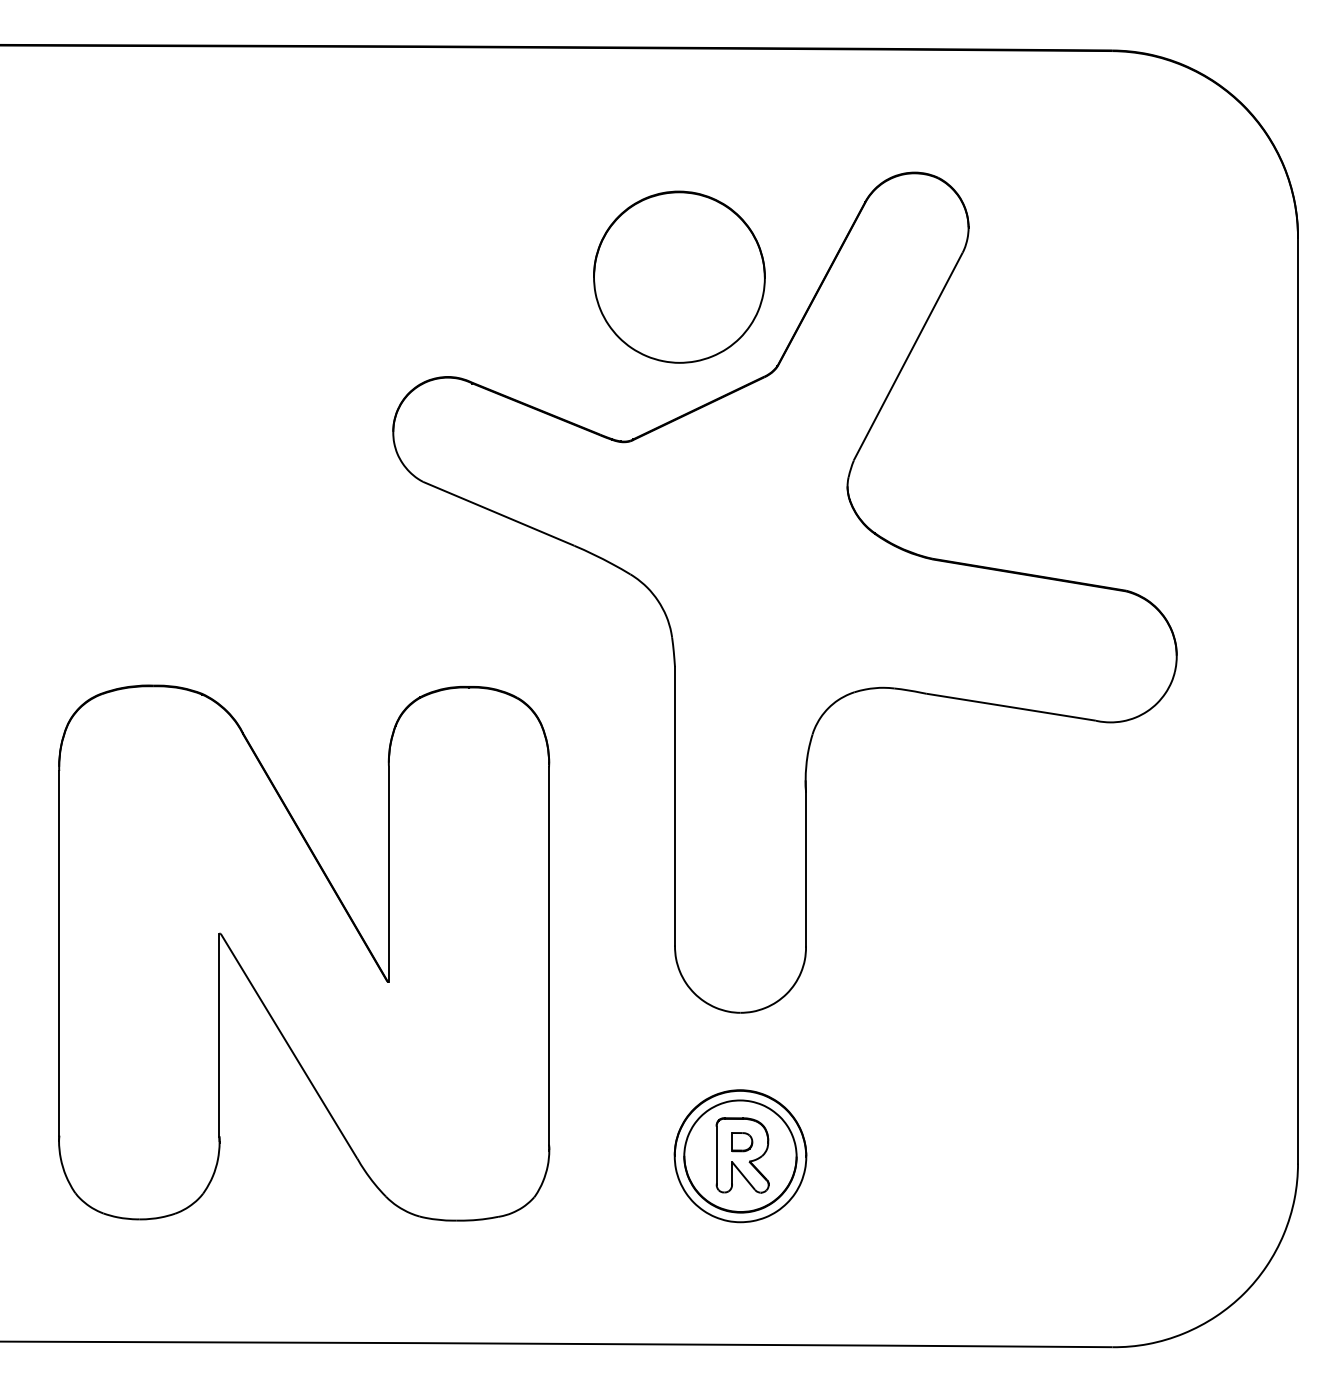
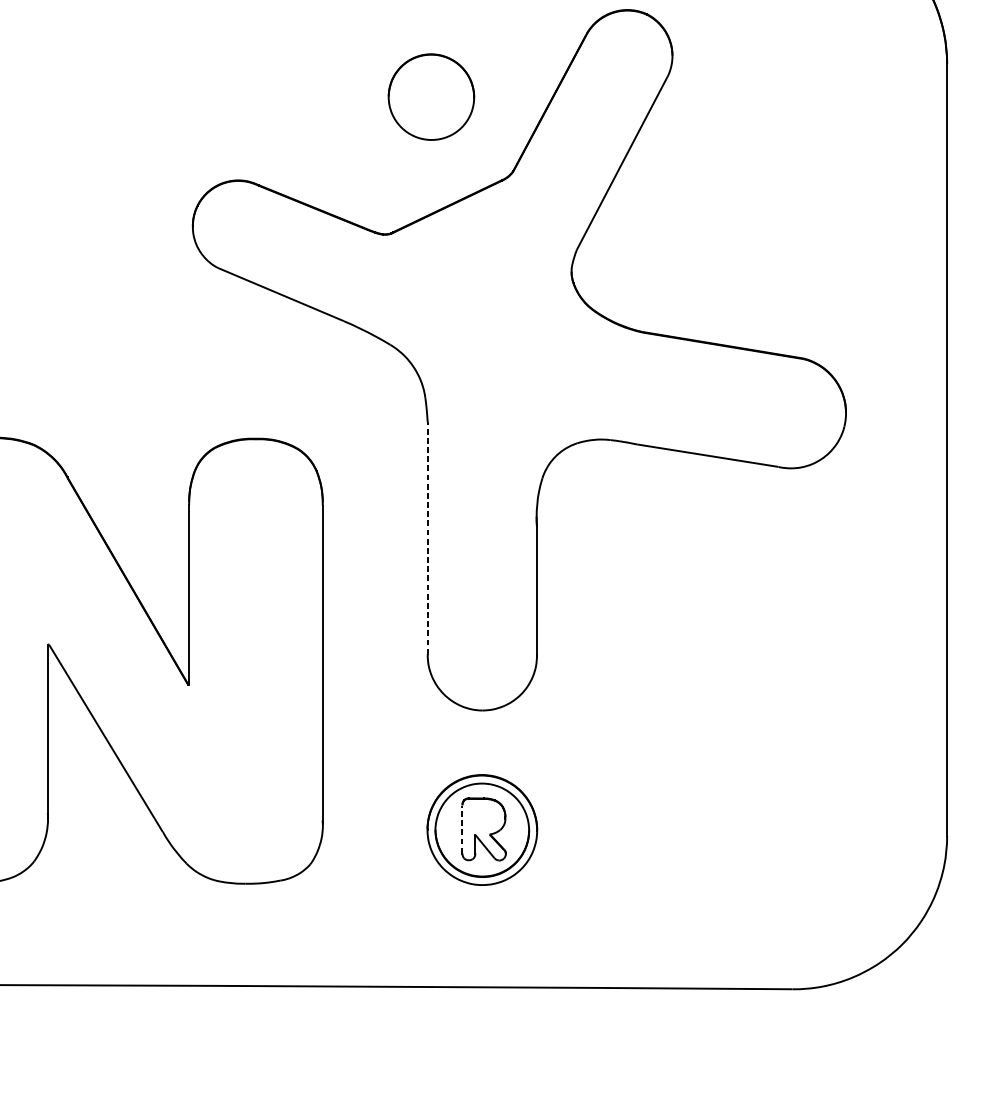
part: (679, 276) -> (431, 96), size x0.6
line: (675, 805) -> (428, 537), solid -> dashed
part: (742, 1142) -> (483, 818), removed
line: (716, 1155) -> (462, 829), solid -> dashed

